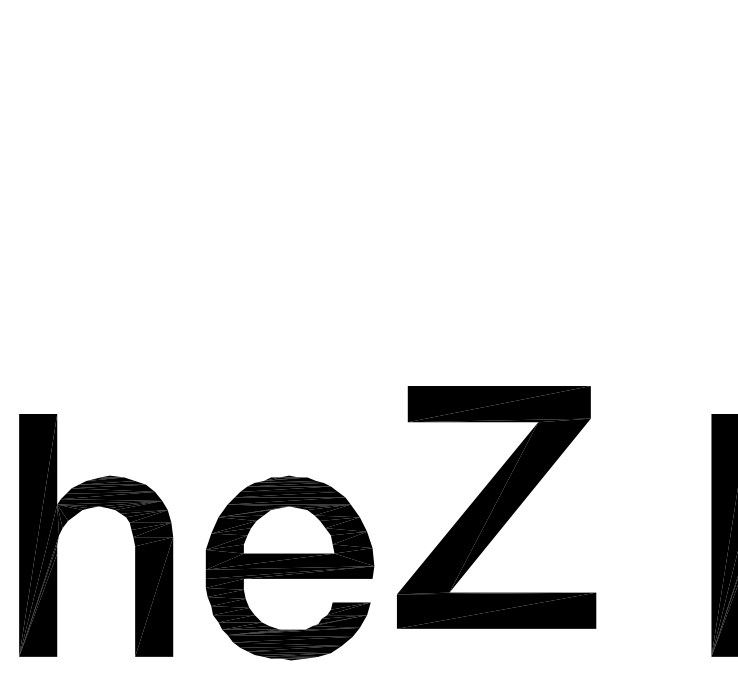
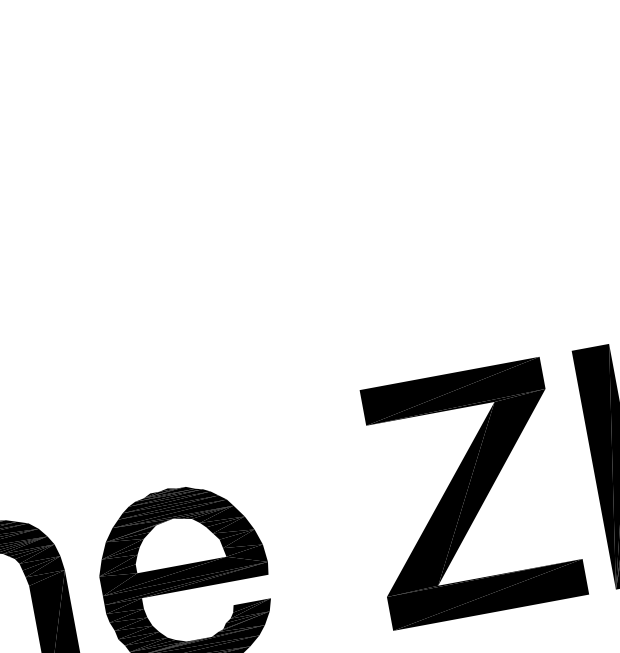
part: (496, 507) -> (468, 493), moved

